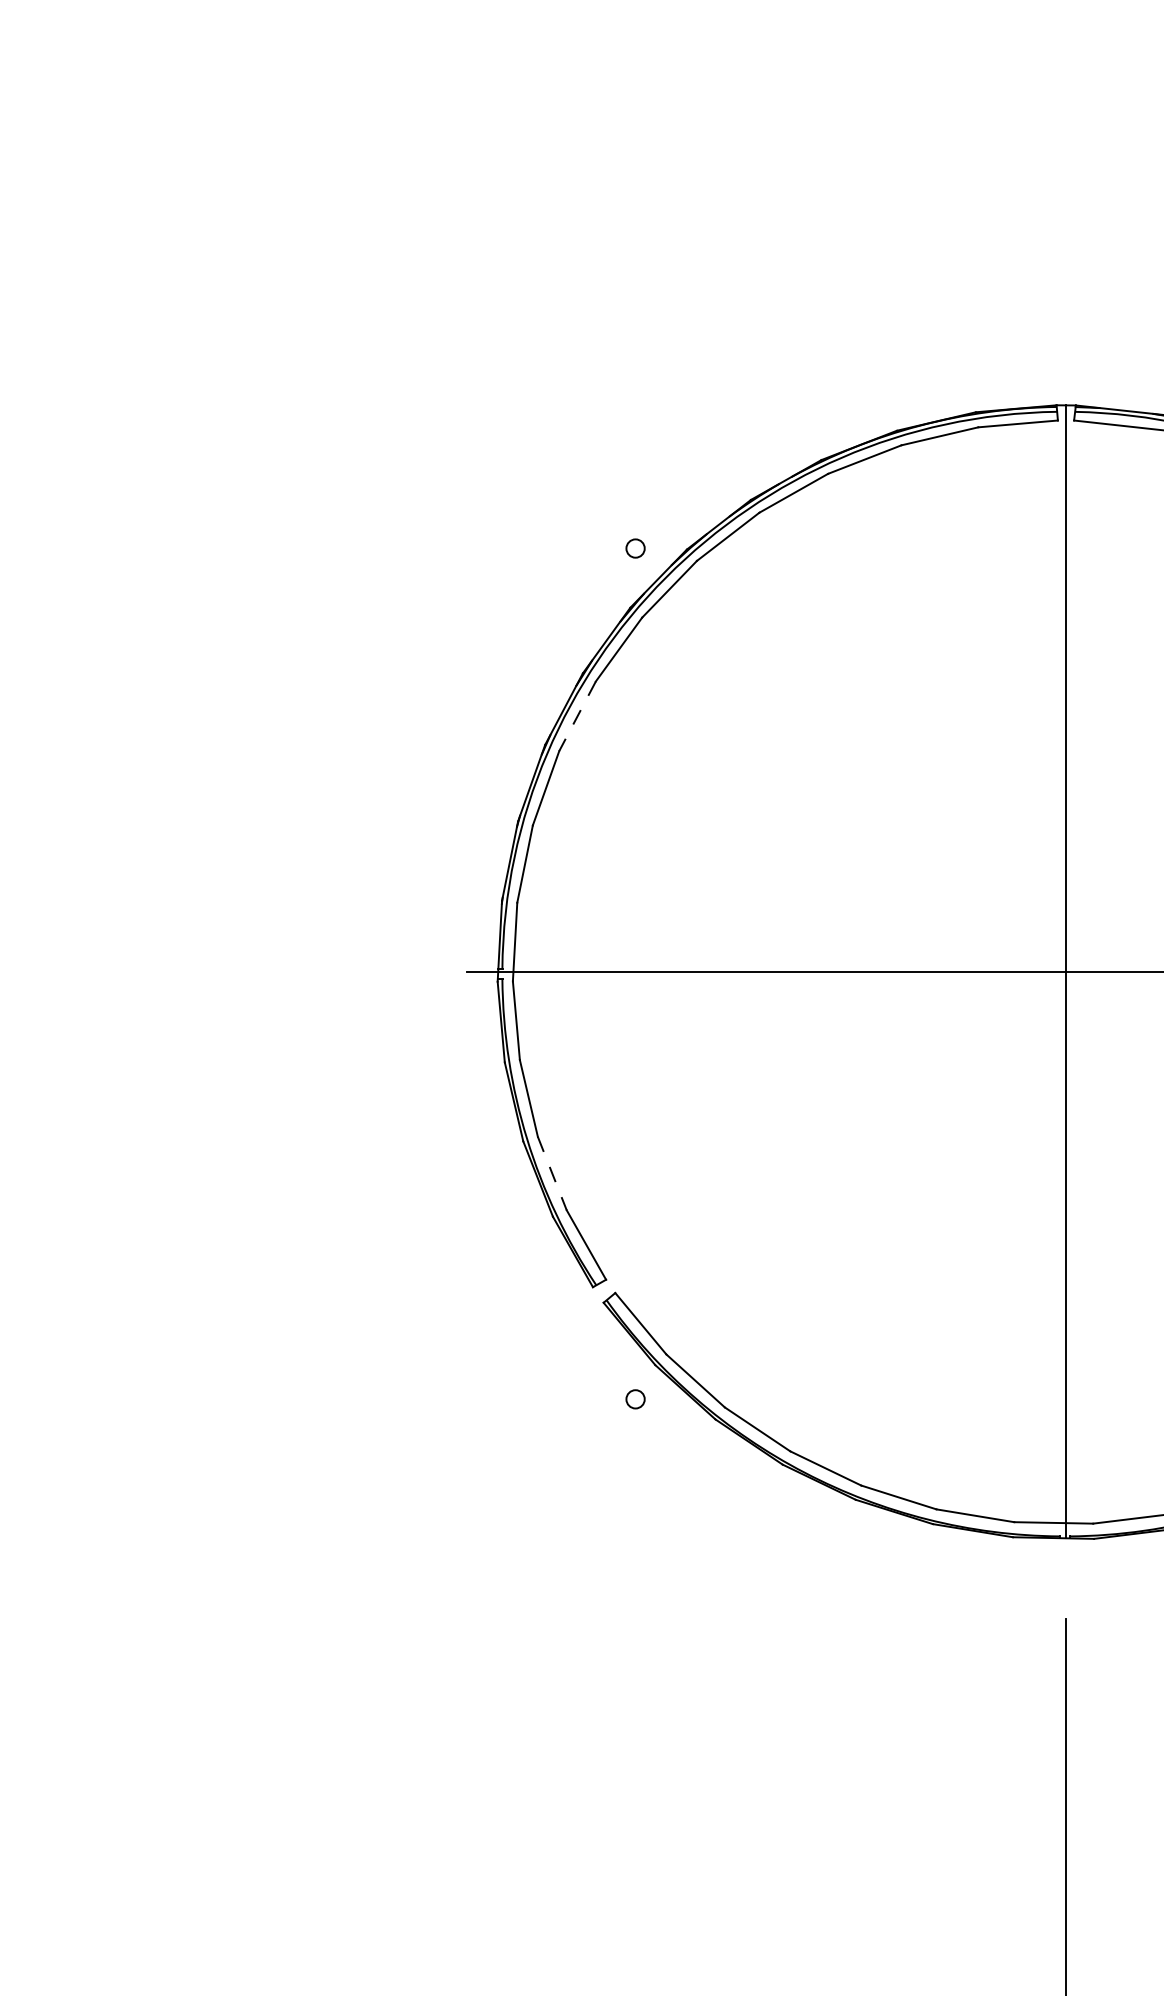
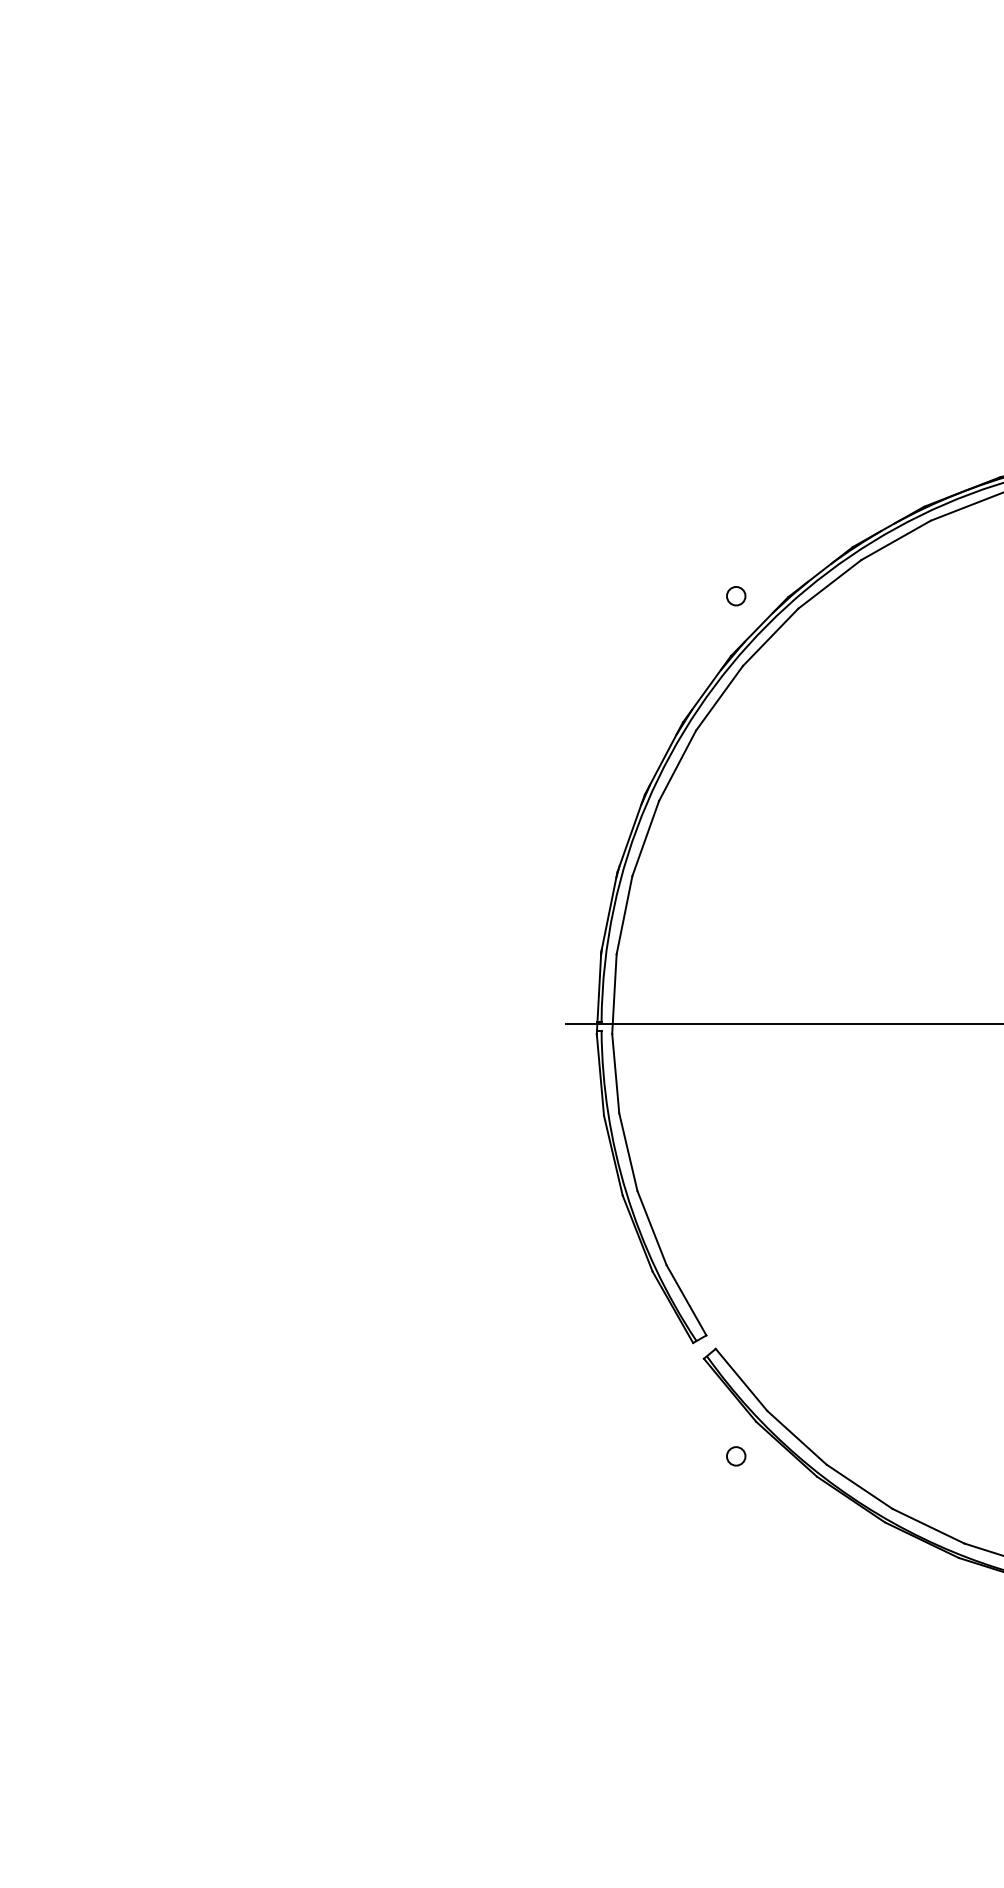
line: (577, 716) -> (677, 766), dashed -> solid
line: (552, 1173) -> (652, 1228), dashed -> solid

